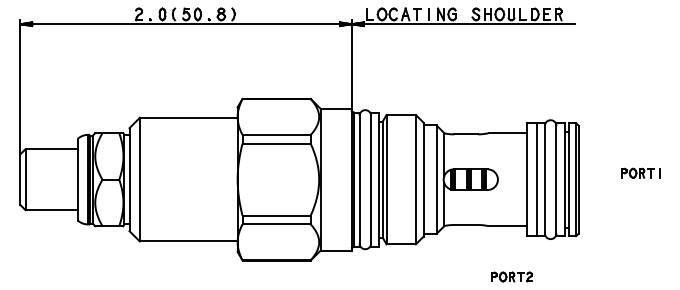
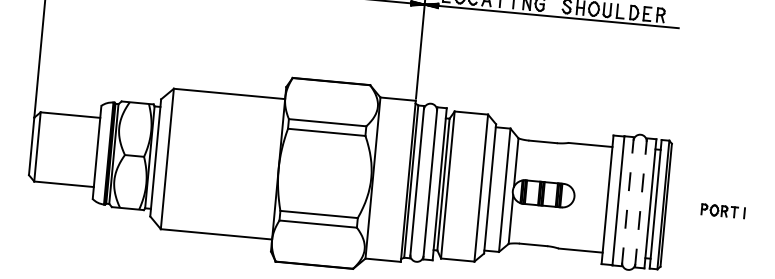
part: (640, 172) -> (722, 210), moved
line: (544, 179) -> (627, 201), solid -> dashed
line: (556, 179) -> (641, 202), solid -> dashed

